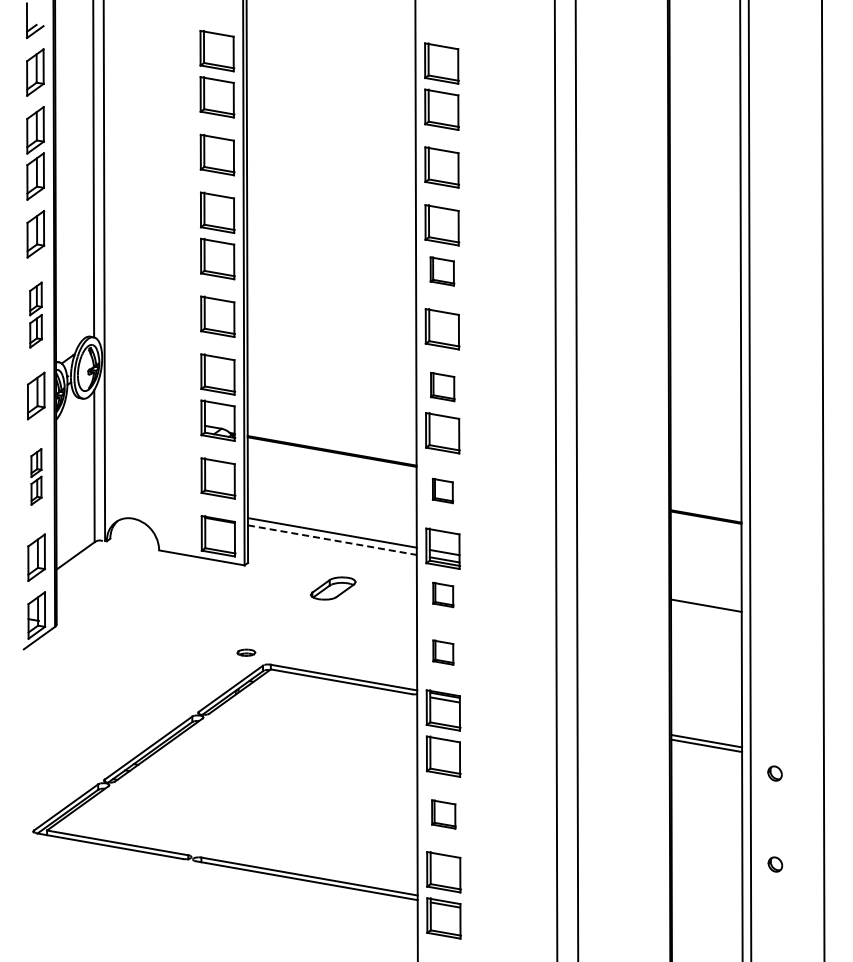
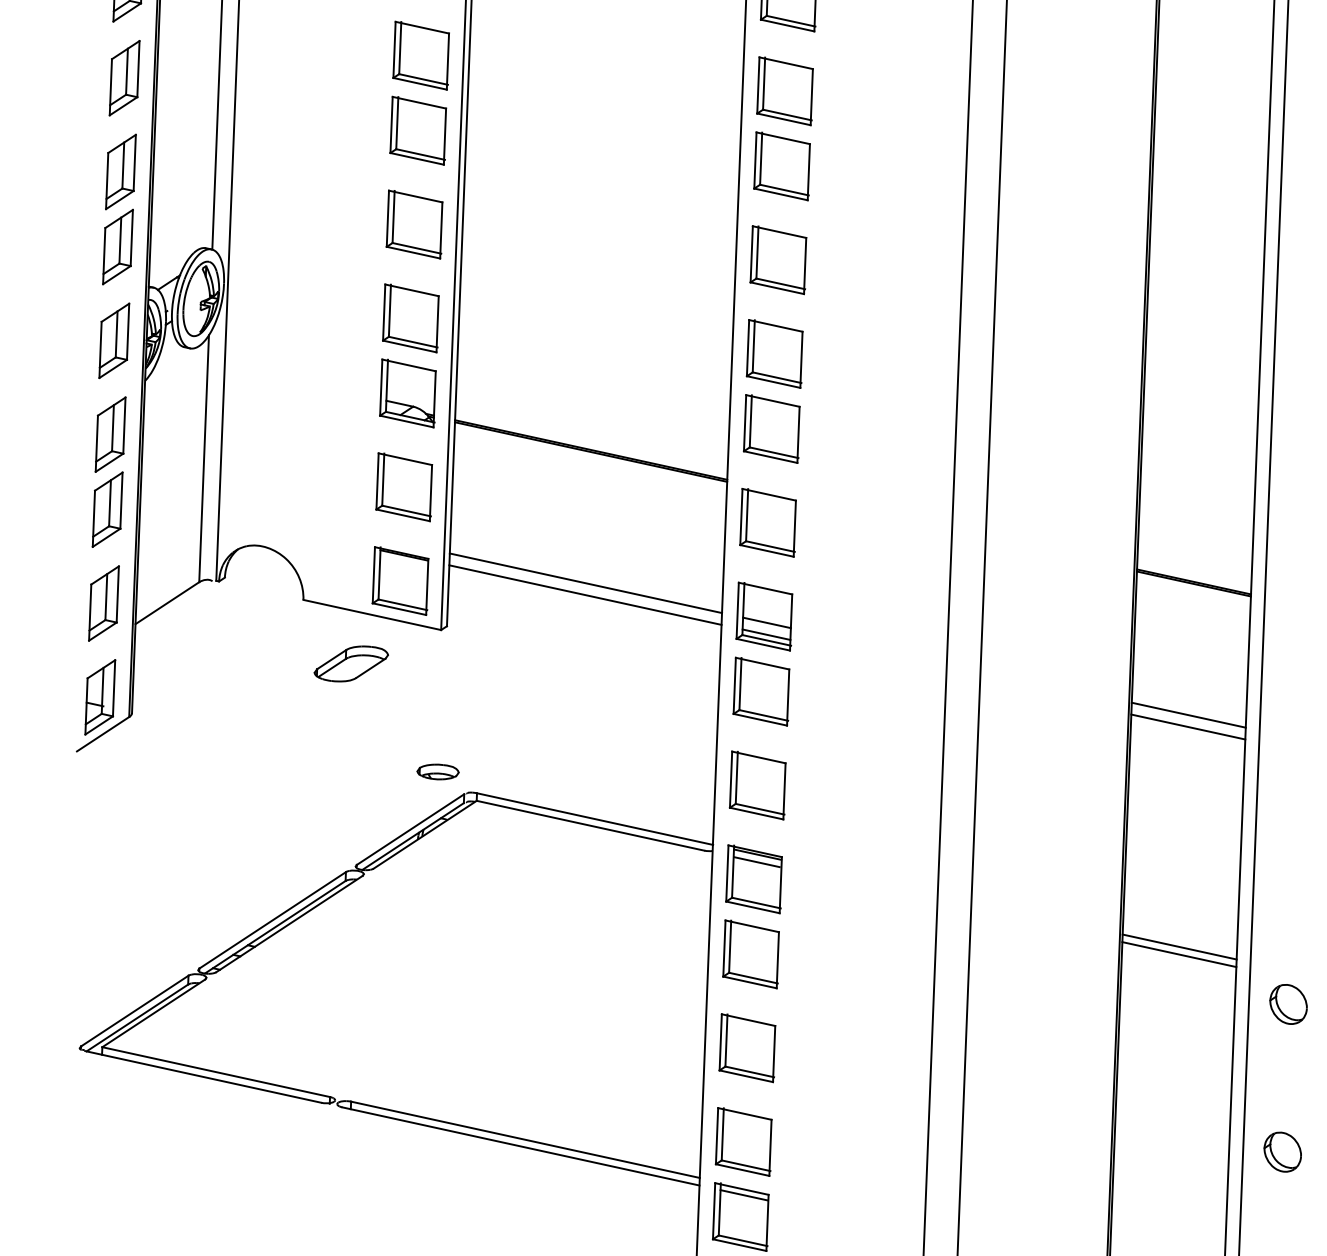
part: (442, 271) -> (782, 166), size x1.43
part: (35, 314) -> (118, 208), size x1.43
part: (442, 386) -> (774, 353), size x1.43
part: (36, 476) -> (109, 471), size x1.67
part: (442, 490) -> (767, 521), size x1.67
line: (332, 540) -> (585, 595), dashed -> solid
part: (333, 588) -> (351, 663), moved
part: (443, 594) -> (762, 690), size x1.67
line: (706, 598) -> (1189, 715), added
part: (246, 652) -> (438, 771), size x1.43
part: (443, 652) -> (758, 785), size x1.67
part: (774, 773) -> (1287, 1004), size x1.67
part: (443, 814) -> (747, 1048), size x1.43
part: (775, 864) -> (1282, 1151), size x1.67

